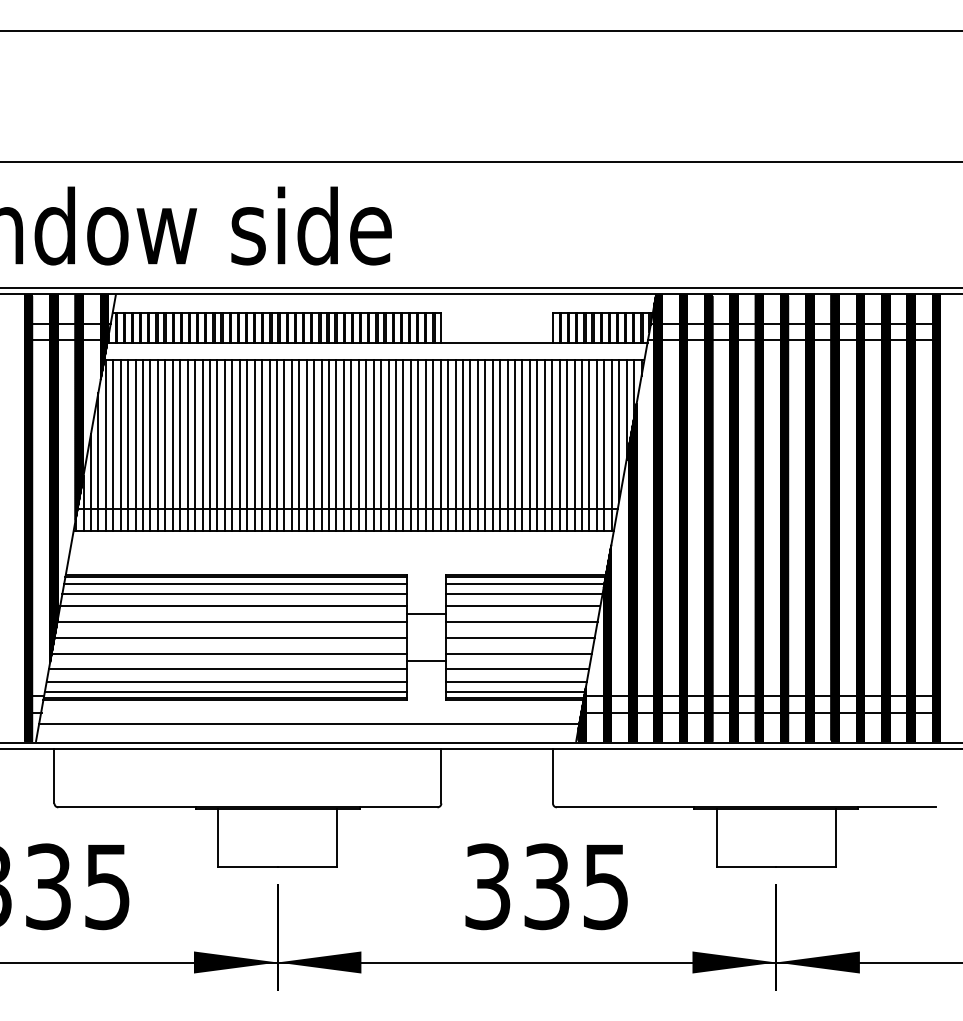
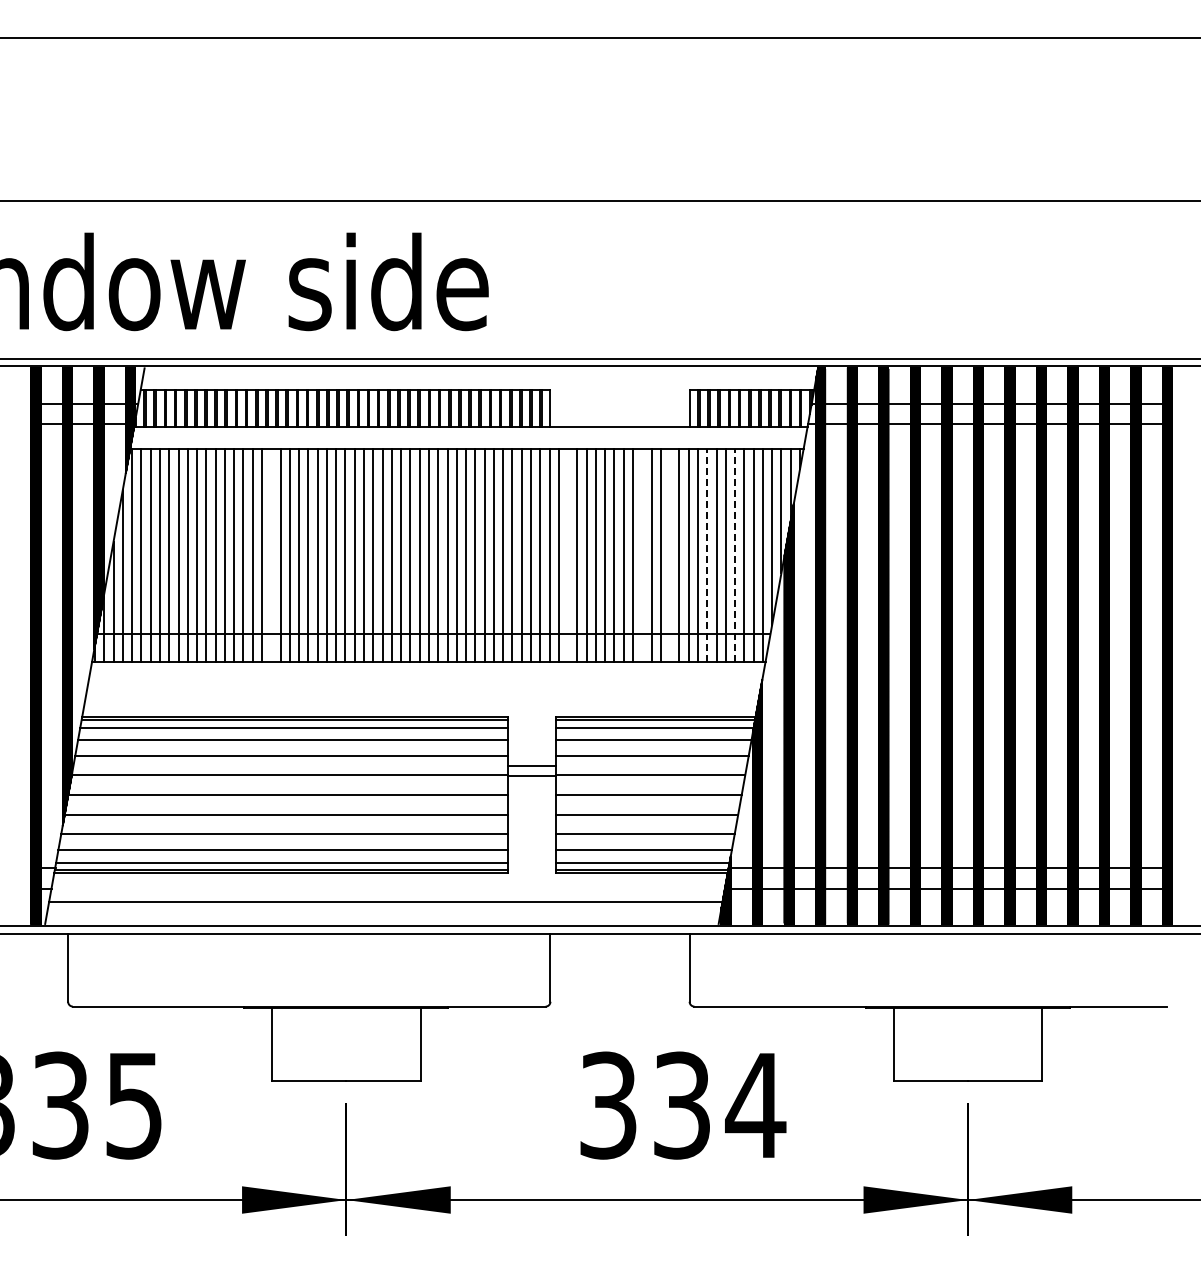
line: (217, 445) -> (271, 555), removed
line: (455, 445) -> (568, 555), removed
line: (515, 445) -> (642, 555), removed
line: (537, 445) -> (670, 555), removed
line: (567, 445) -> (707, 555), solid -> dashed
line: (589, 445) -> (735, 555), solid -> dashed
line: (426, 661) -> (531, 775), moved
text: (605, 887) -> (755, 1106), 335 -> 334

